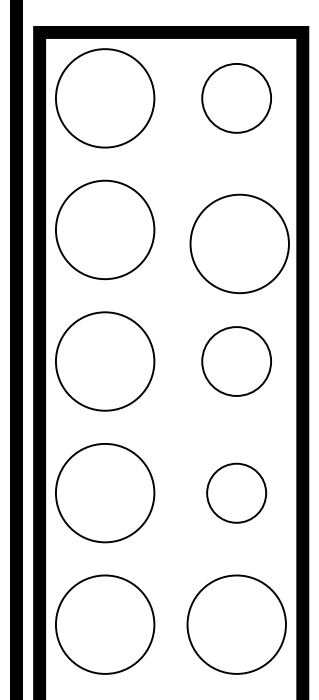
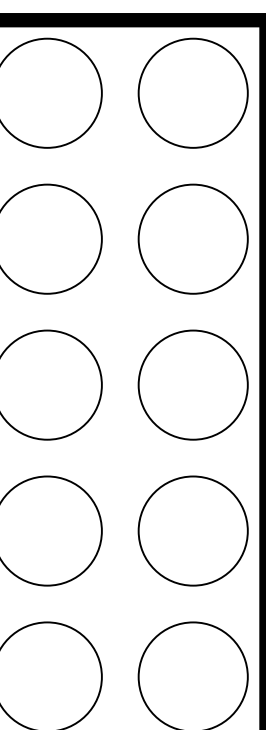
part: (236, 98) -> (192, 93), size x1.43
part: (239, 243) -> (192, 238), moved
part: (236, 361) -> (192, 385), size x1.43
part: (236, 493) -> (192, 531), size x1.67

